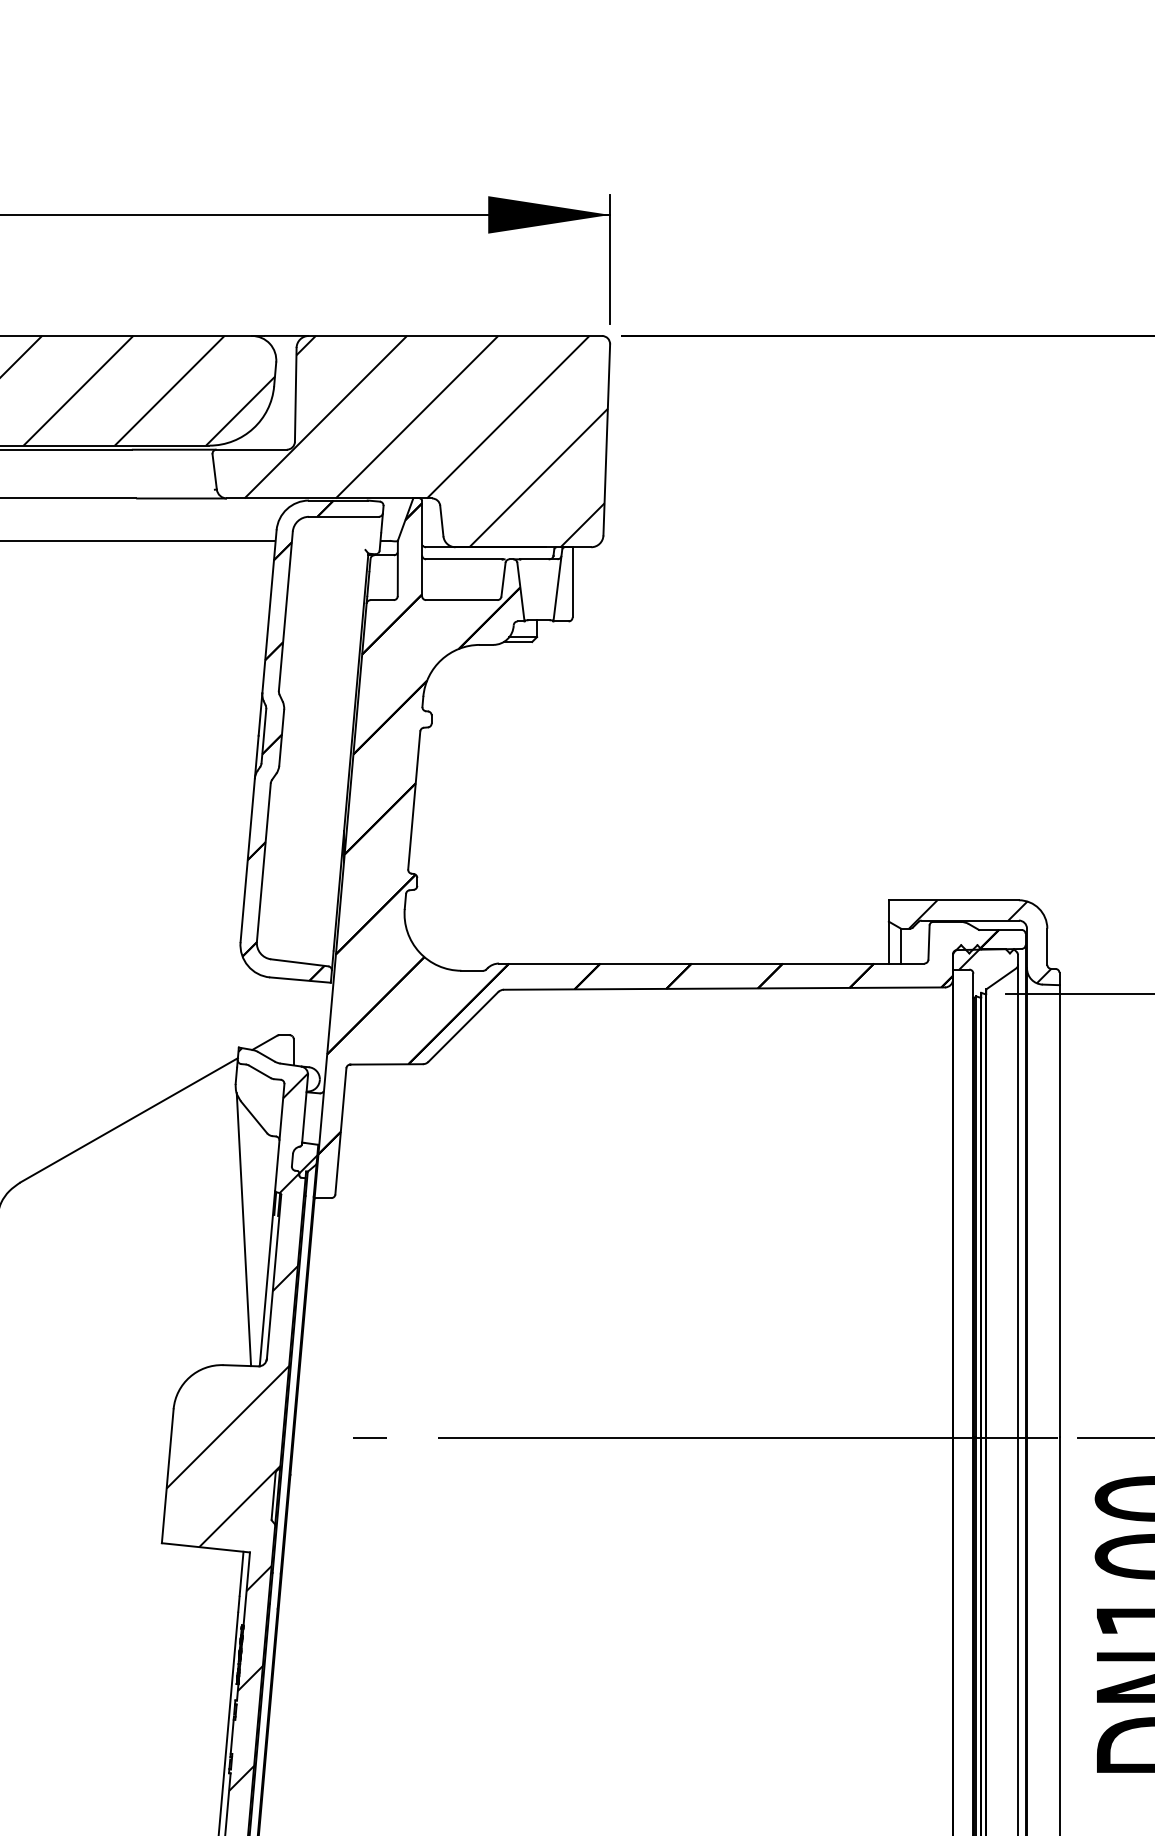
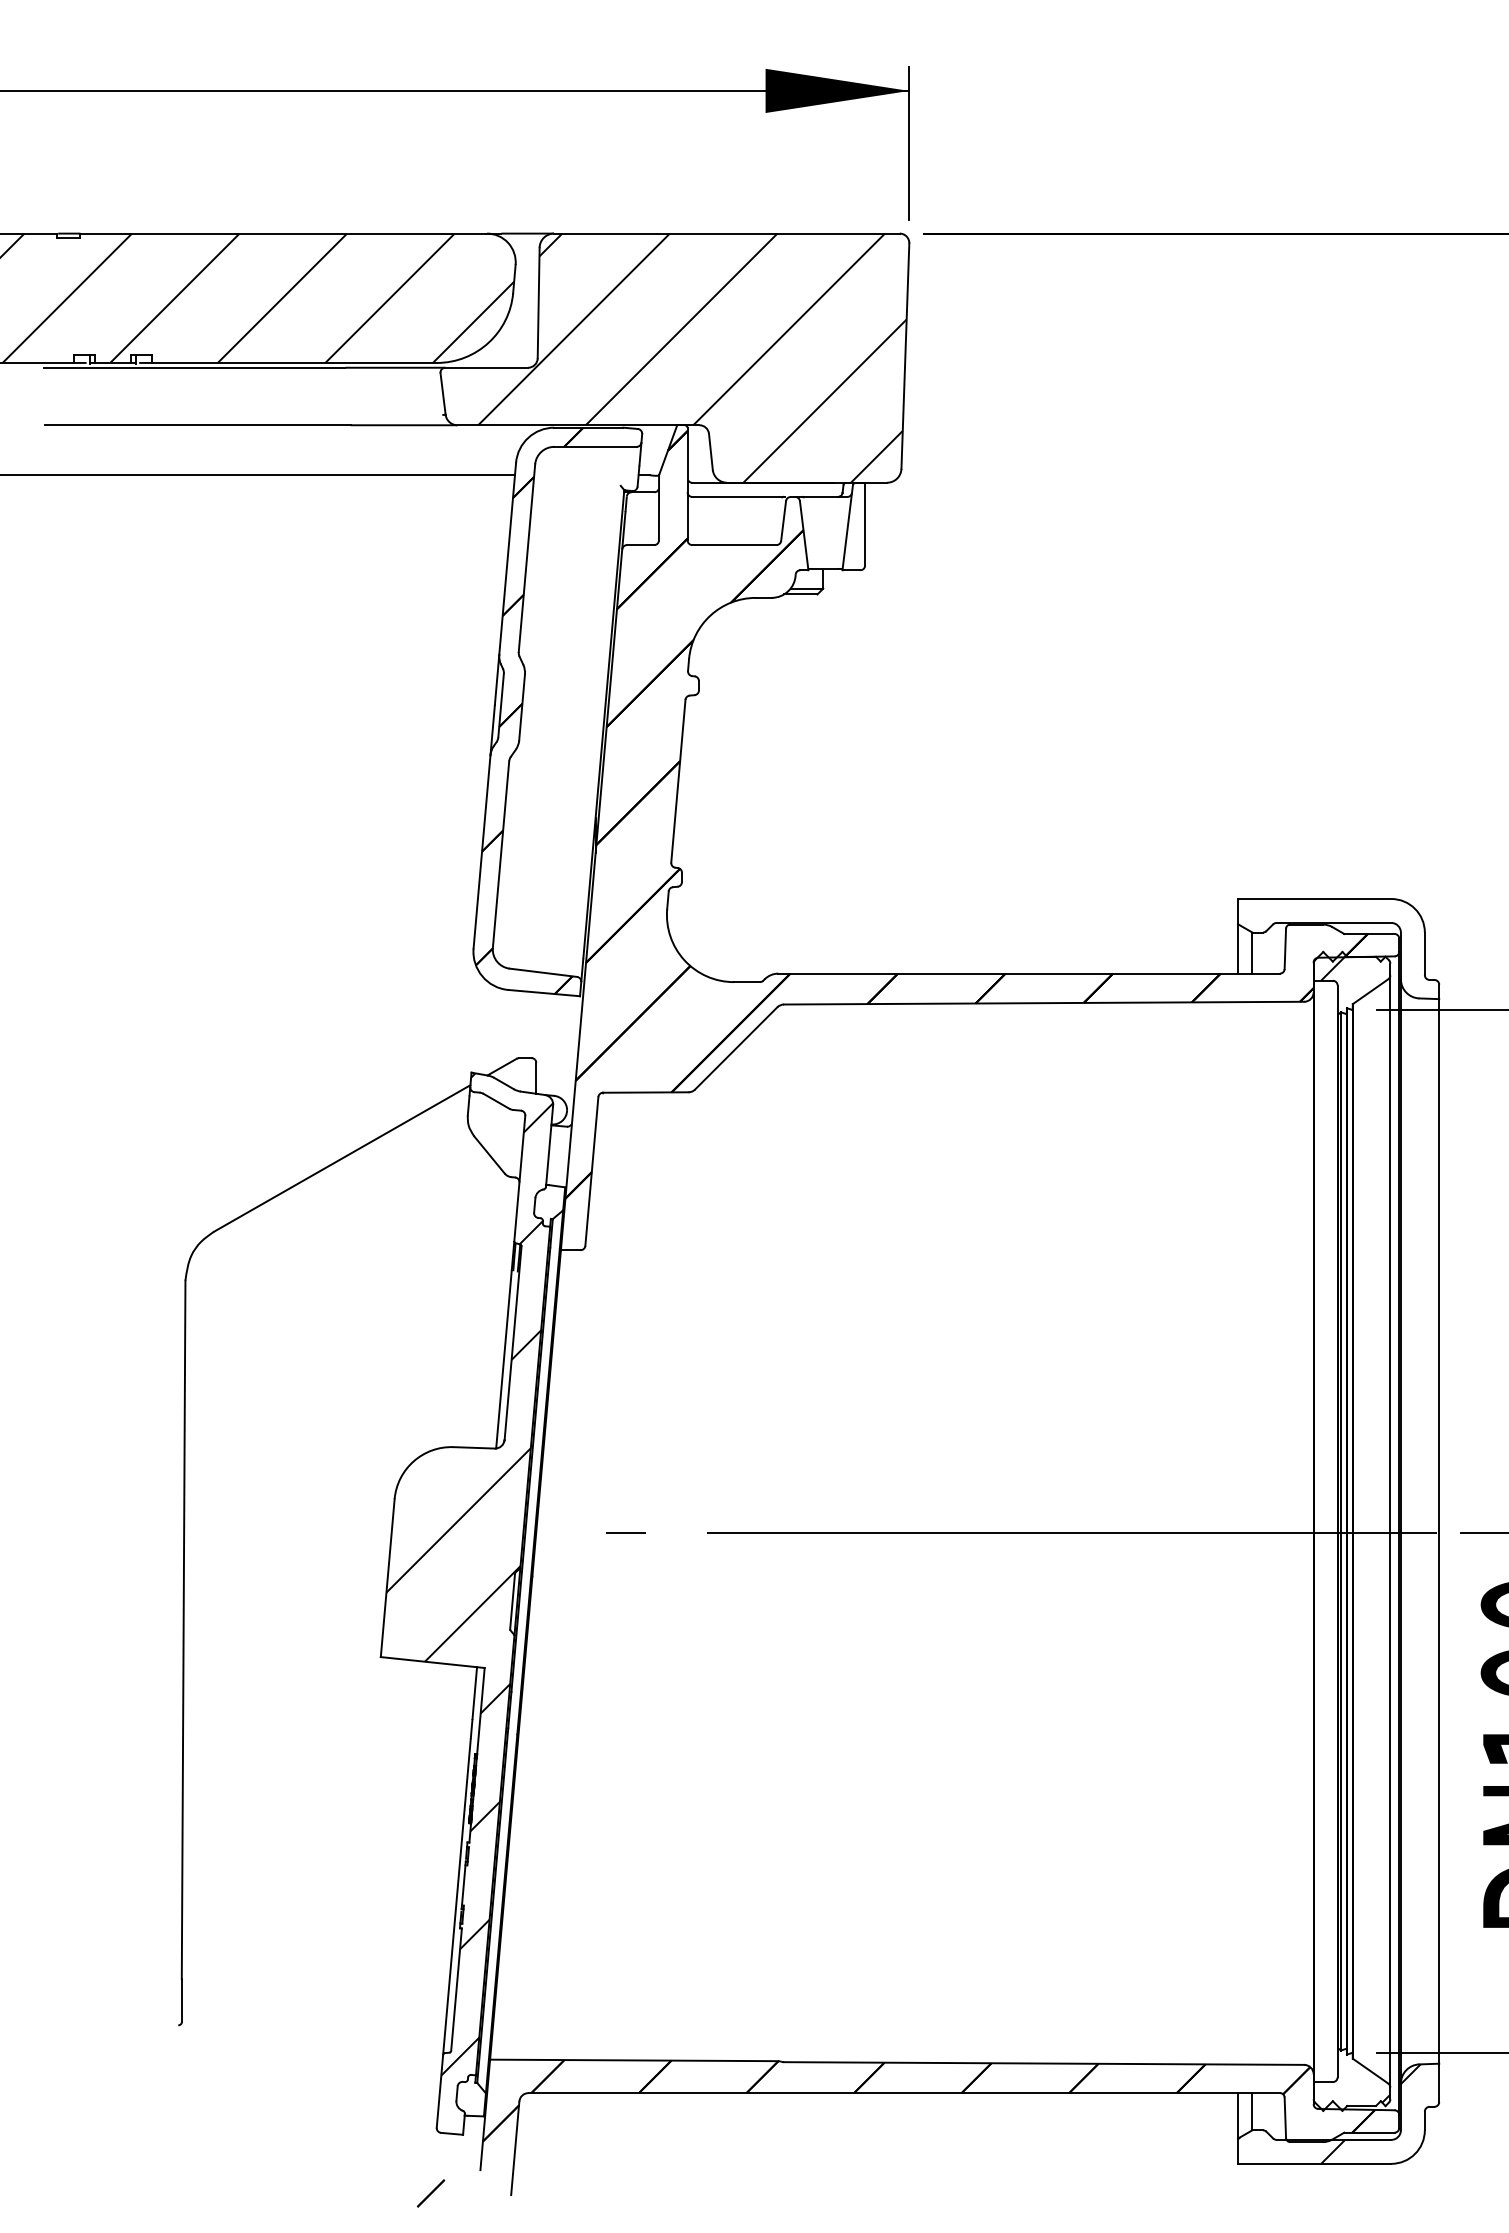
hatch: (980, 941) -> (1345, 947), removed
hatch: (308, 1164) -> (553, 1210), removed
line: (243, 1229) -> (477, 1287), removed

